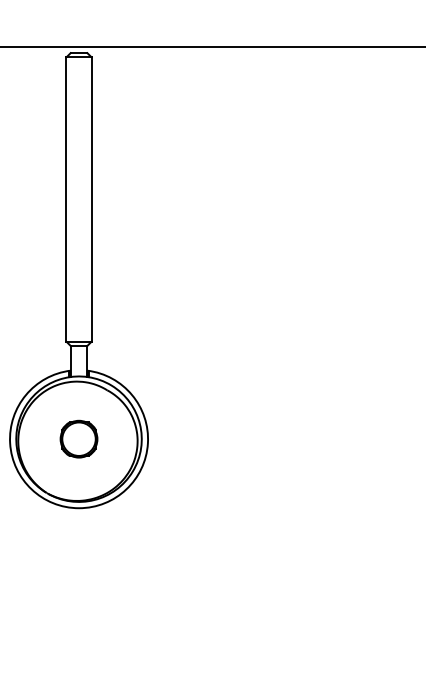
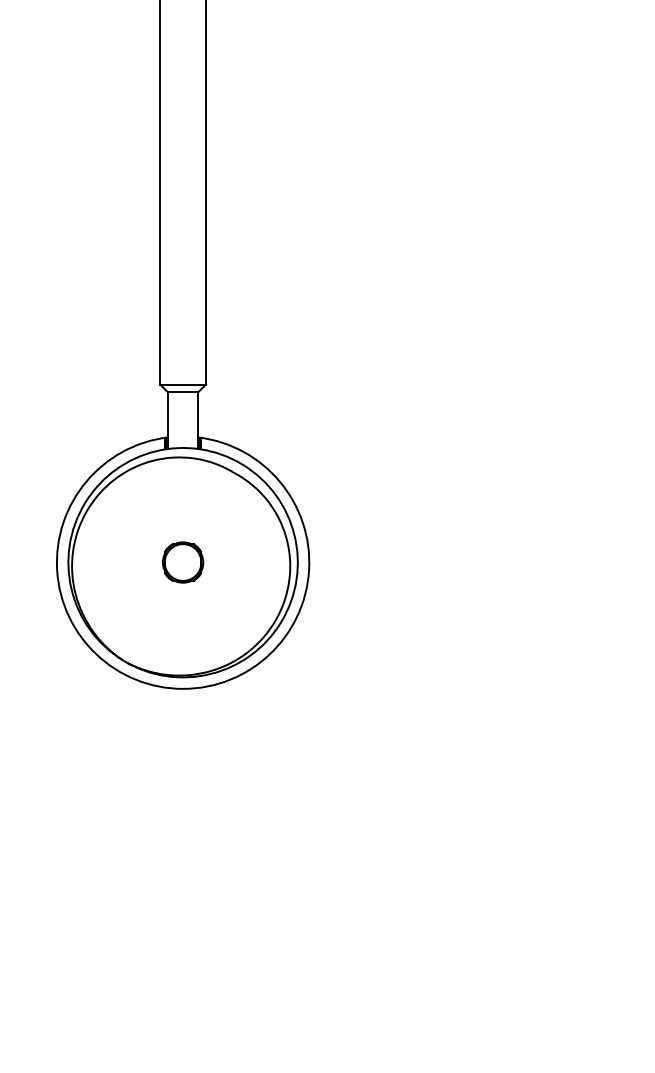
part: (78, 438) -> (182, 561), size x0.6

